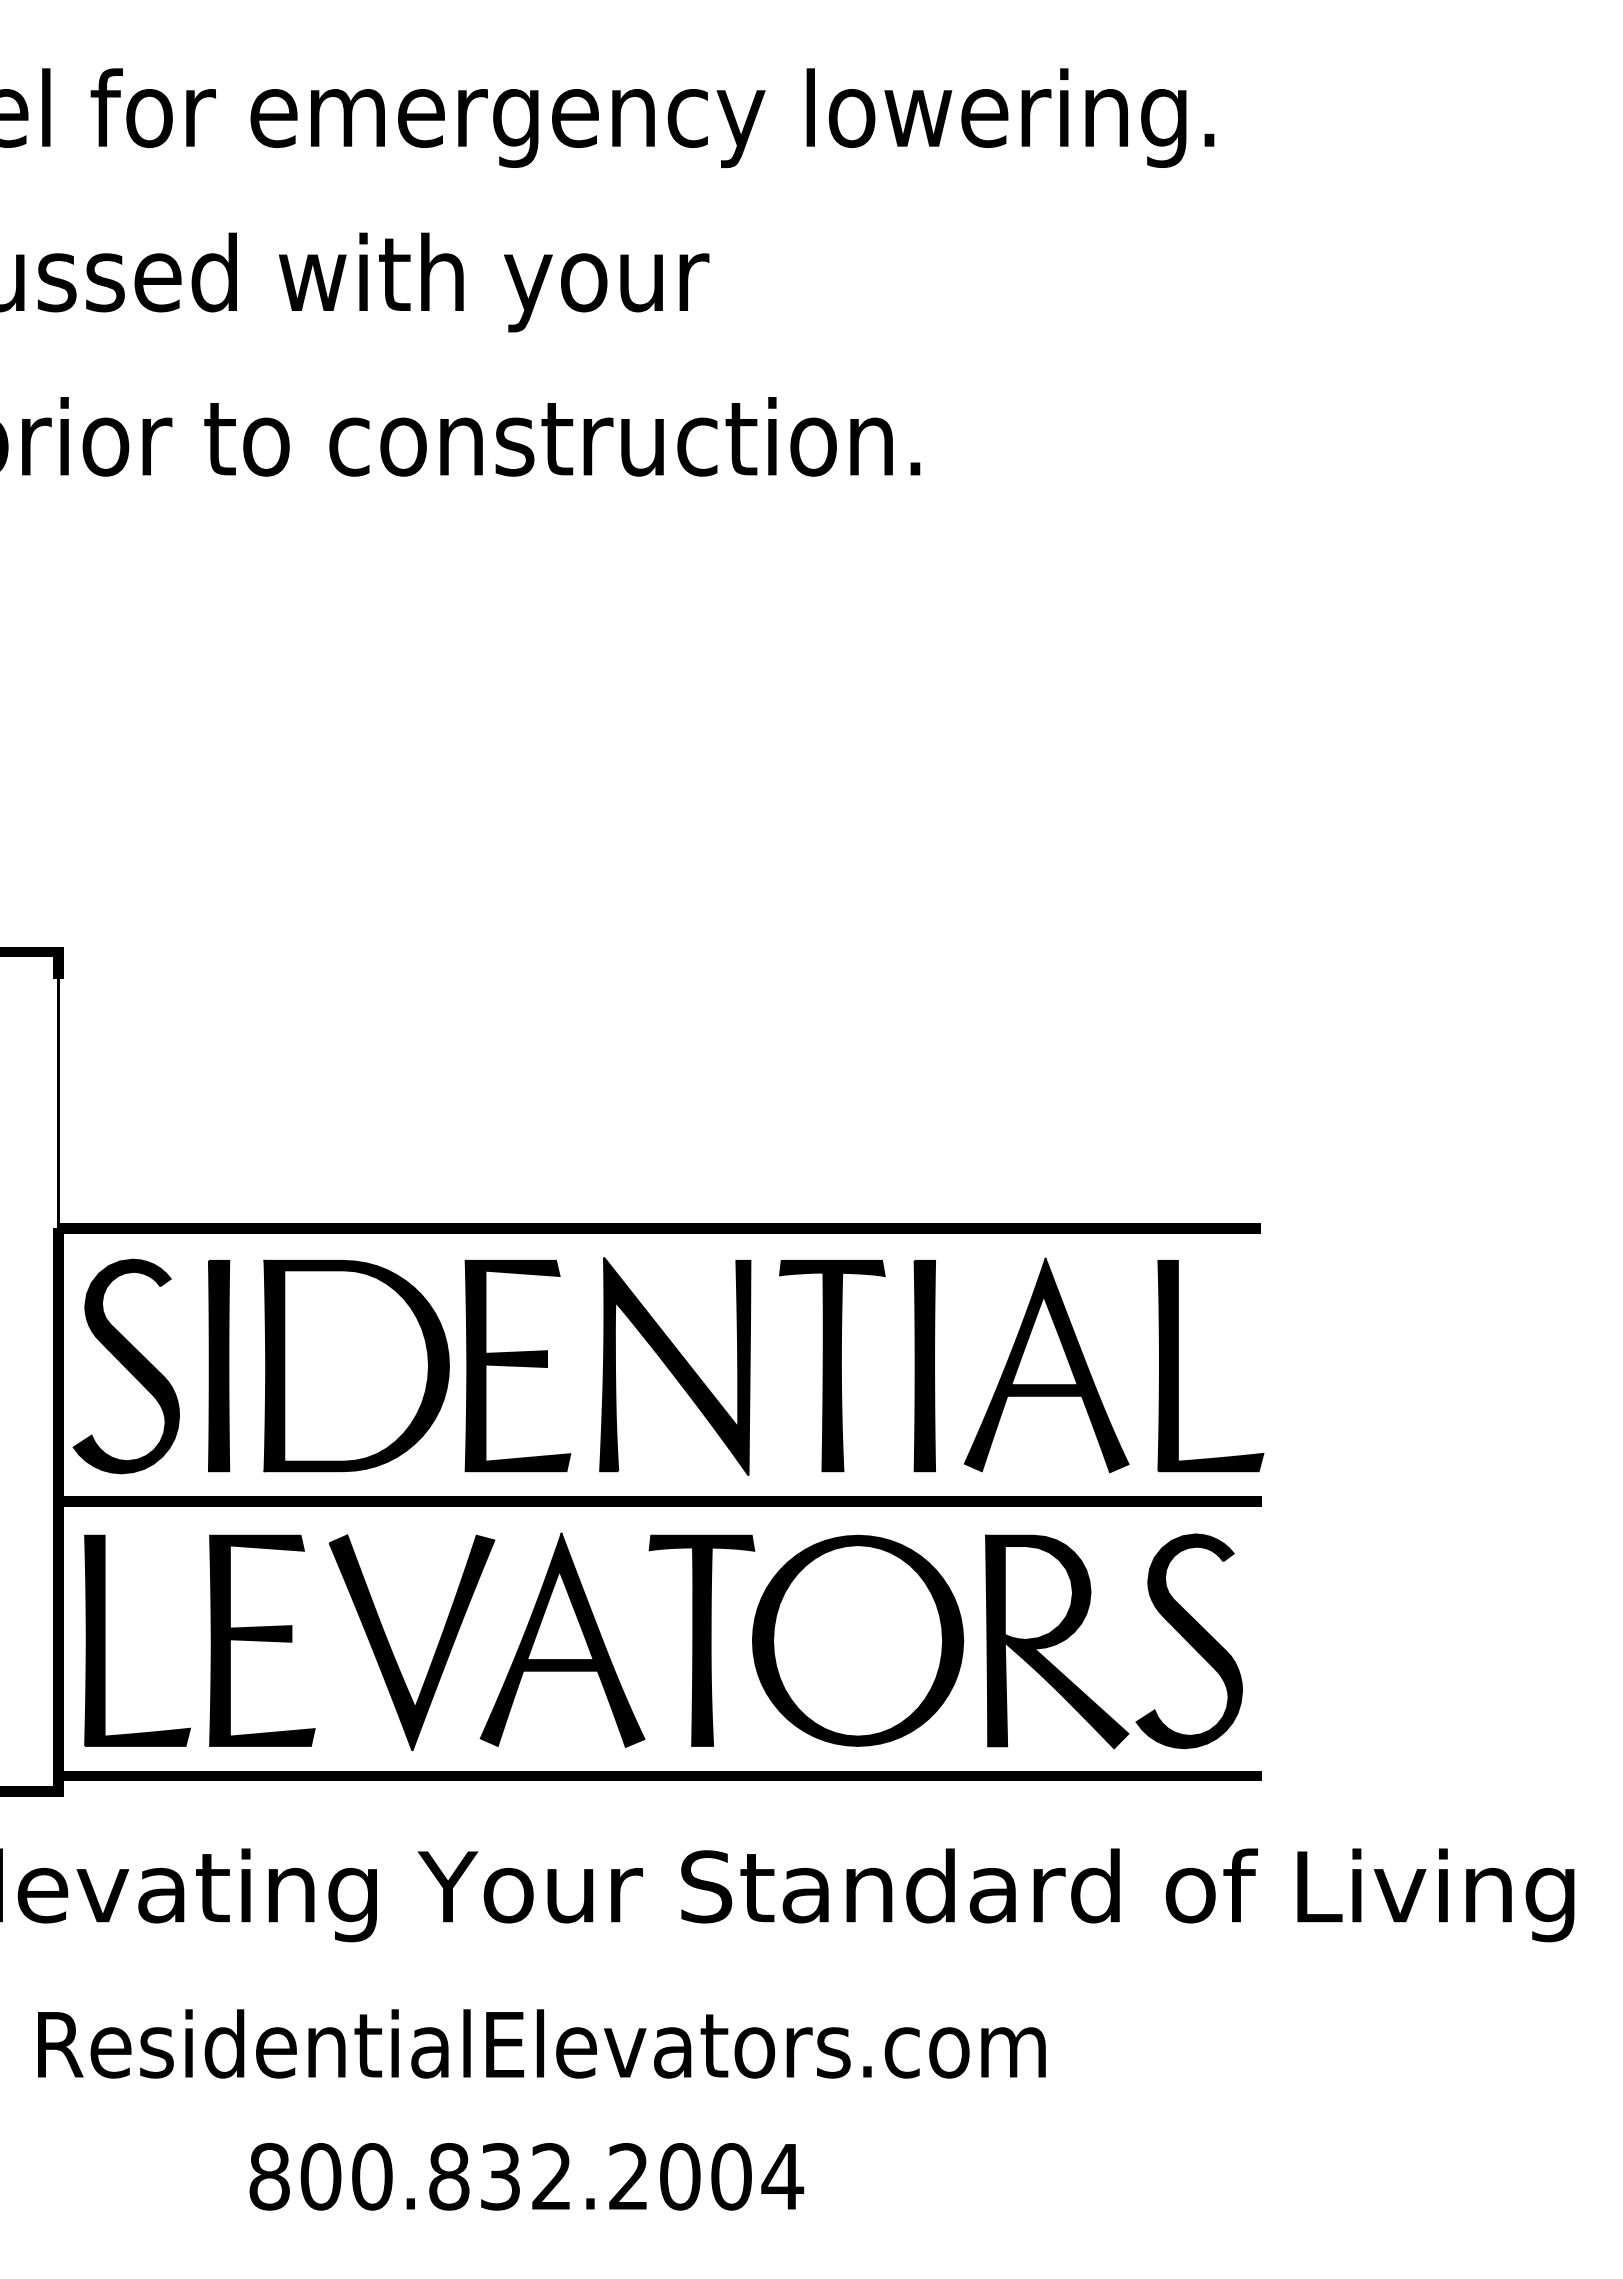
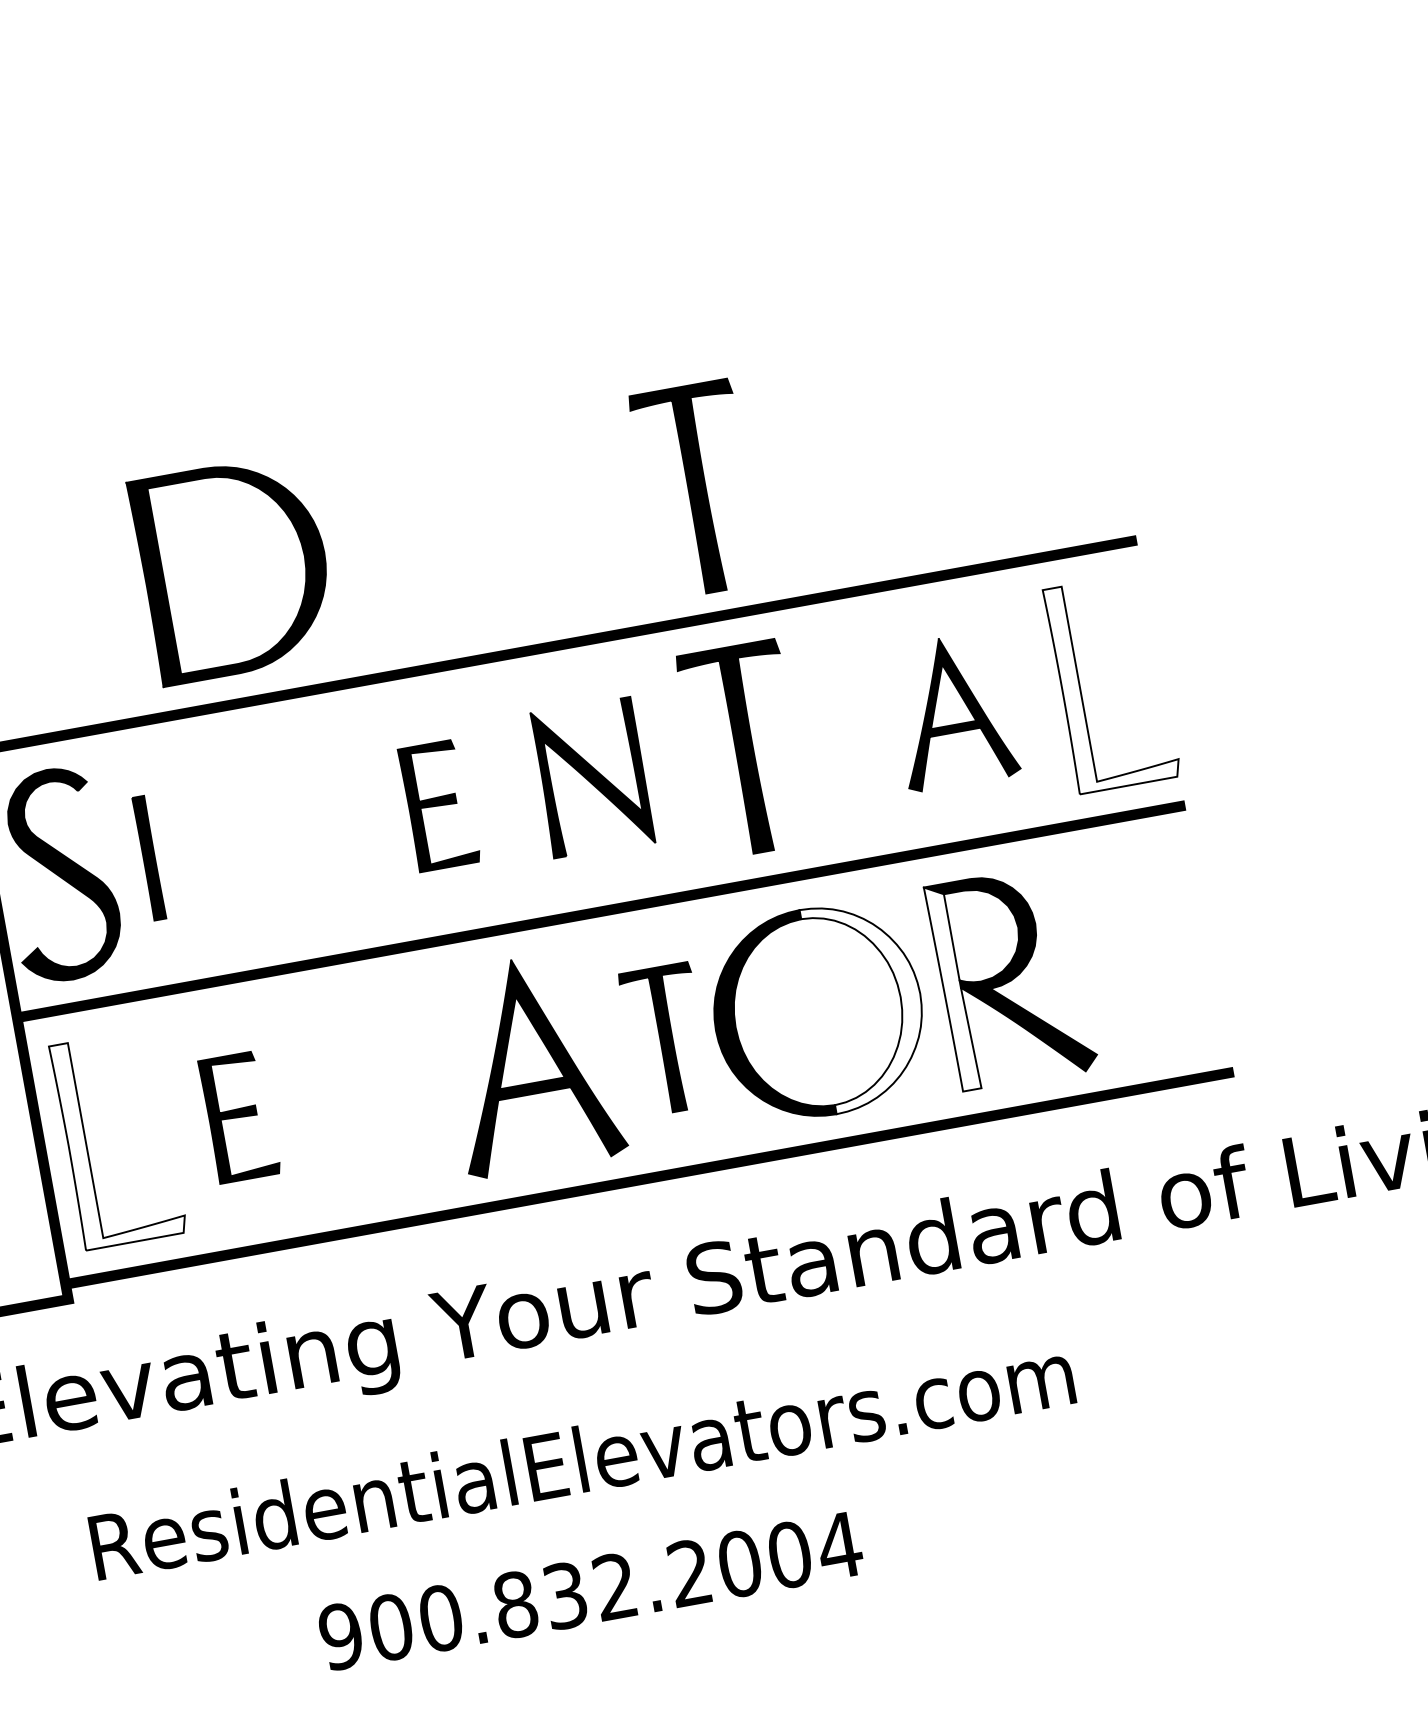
part: (832, 1098) -> (697, 490), added
part: (356, 1365) -> (234, 568), moved
part: (1046, 1365) -> (952, 711), size x0.7
fill: (1210, 1365) -> (1111, 682), removed
part: (219, 1366) -> (149, 858), size x0.6
part: (517, 1366) -> (438, 805), size x0.6
part: (675, 1366) -> (592, 777), size x0.7
part: (924, 1366) -> (834, 734), removed
fill: (137, 1640) -> (118, 1139), removed
part: (262, 1640) -> (239, 1116), size x0.6
part: (701, 1640) -> (666, 1039), size x0.7
fill: (910, 1640) -> (868, 1002), removed
fill: (996, 1640) -> (952, 987), removed
part: (1188, 1641) -> (1139, 954), removed
part: (392, 1650) -> (367, 1103), removed
text: (269, 2176) -> (341, 1636), 800.832.2004 -> 900.832.2004

